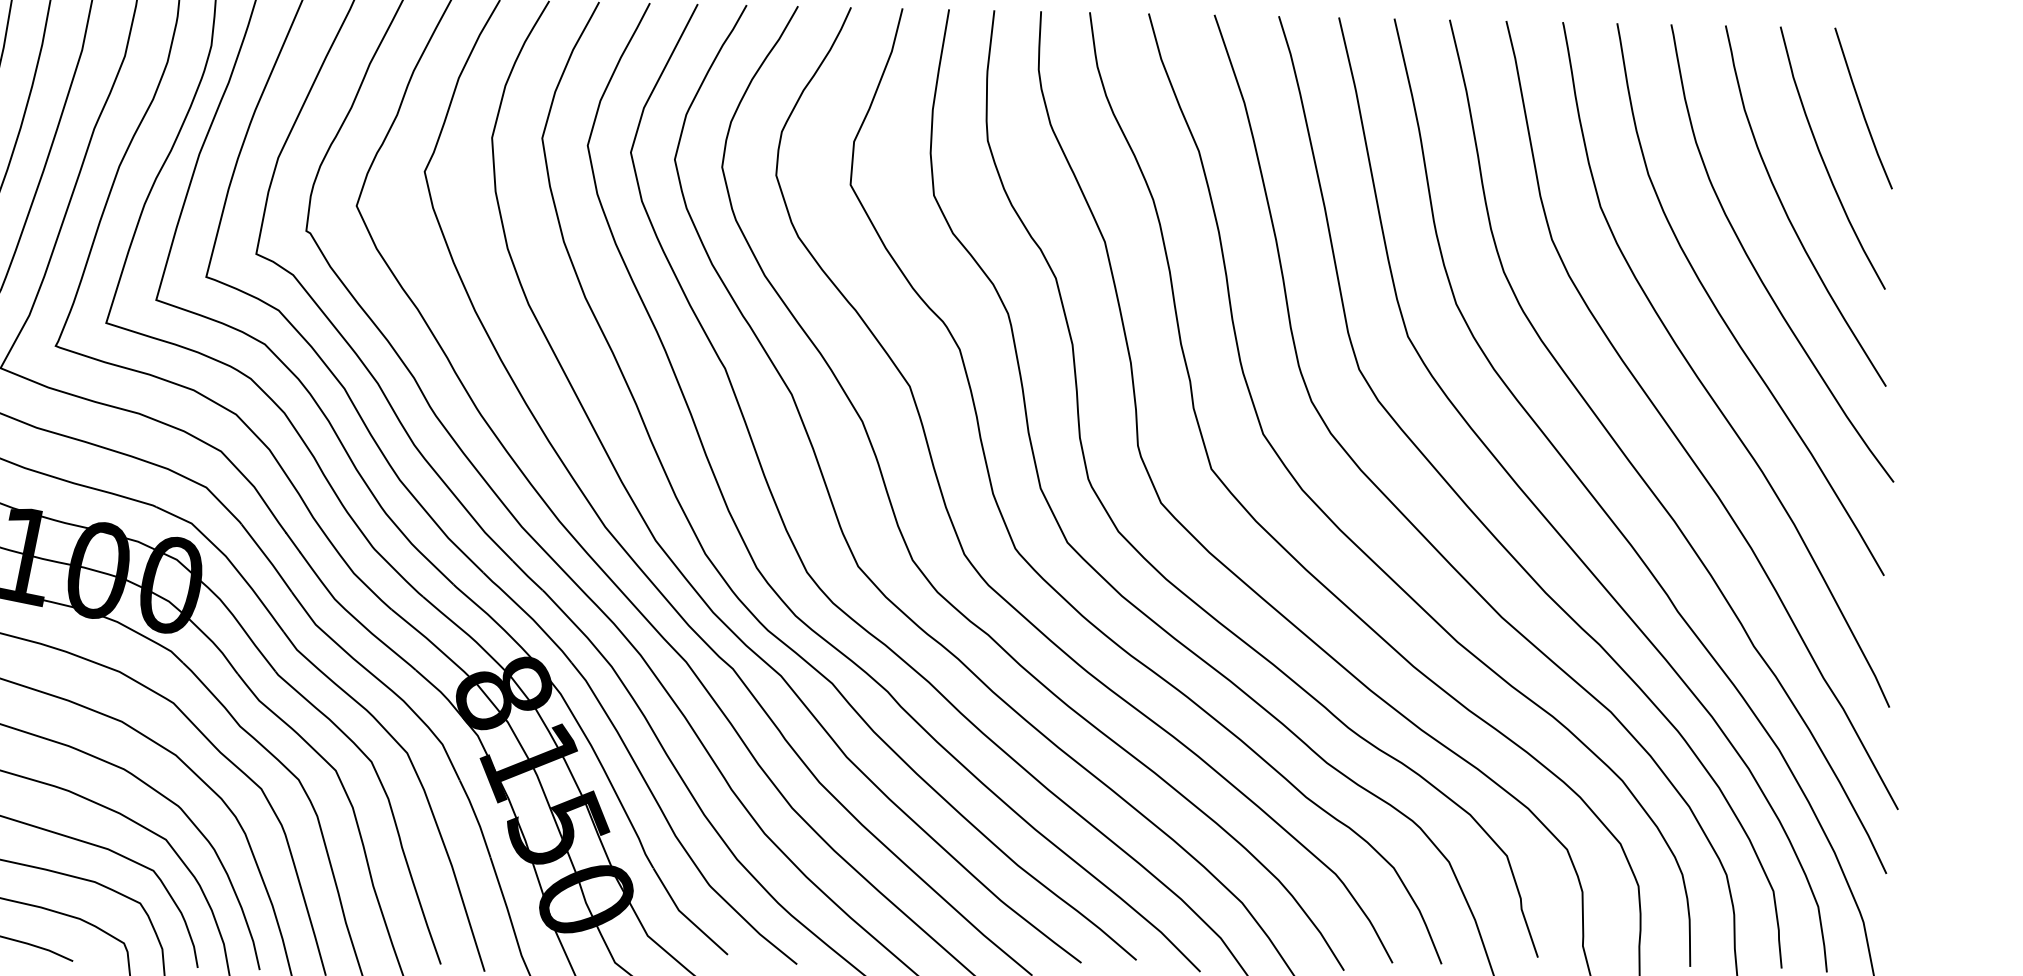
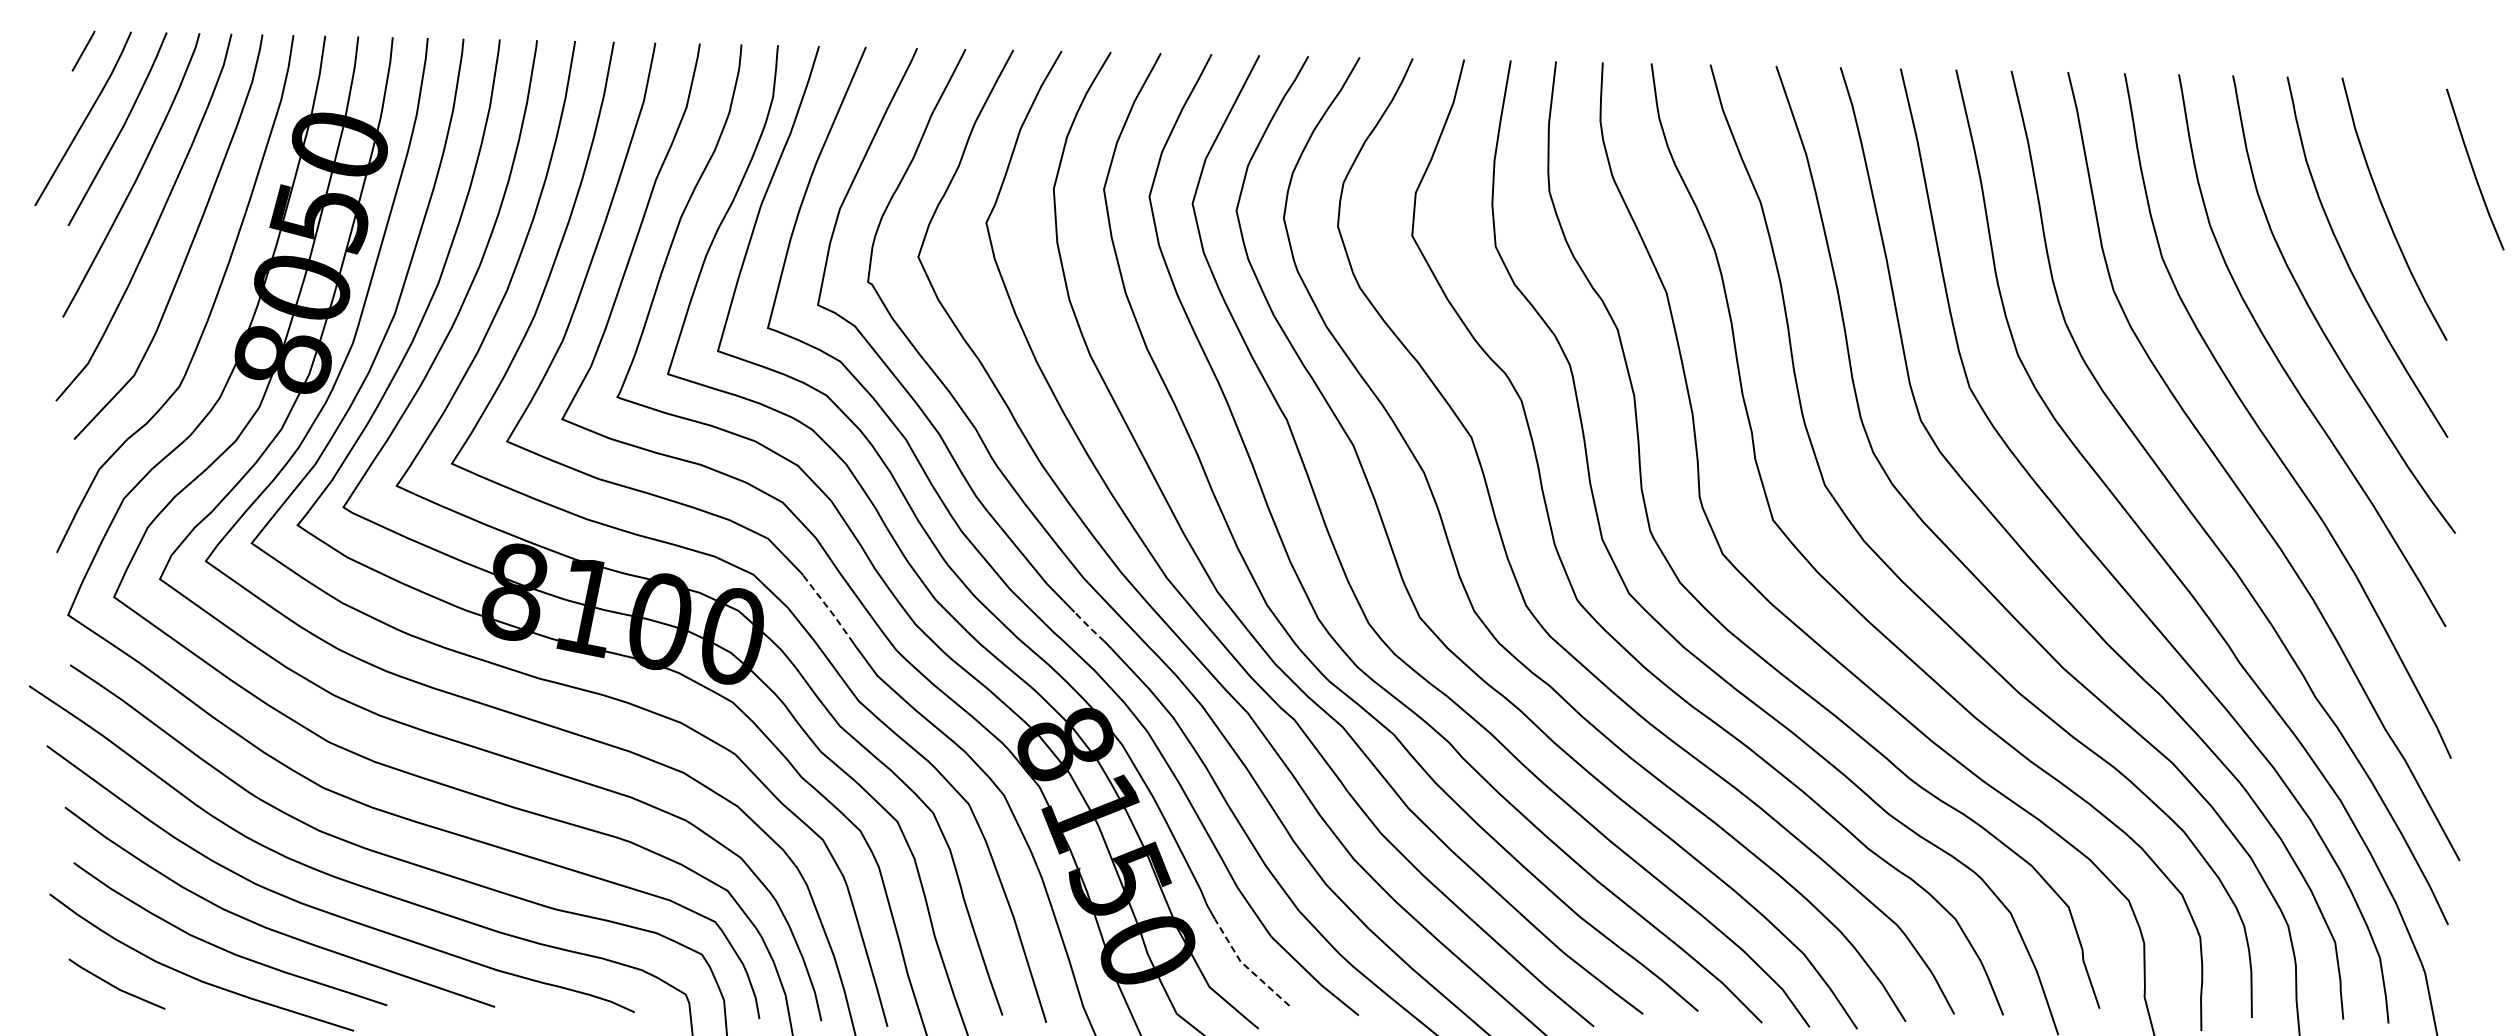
line: (1862, 109) -> (2474, 170), moved
line: (267, 558) -> (829, 609), solid -> dashed
line: (527, 576) -> (1089, 627), solid -> dashed
line: (684, 915) -> (1246, 966), solid -> dashed

